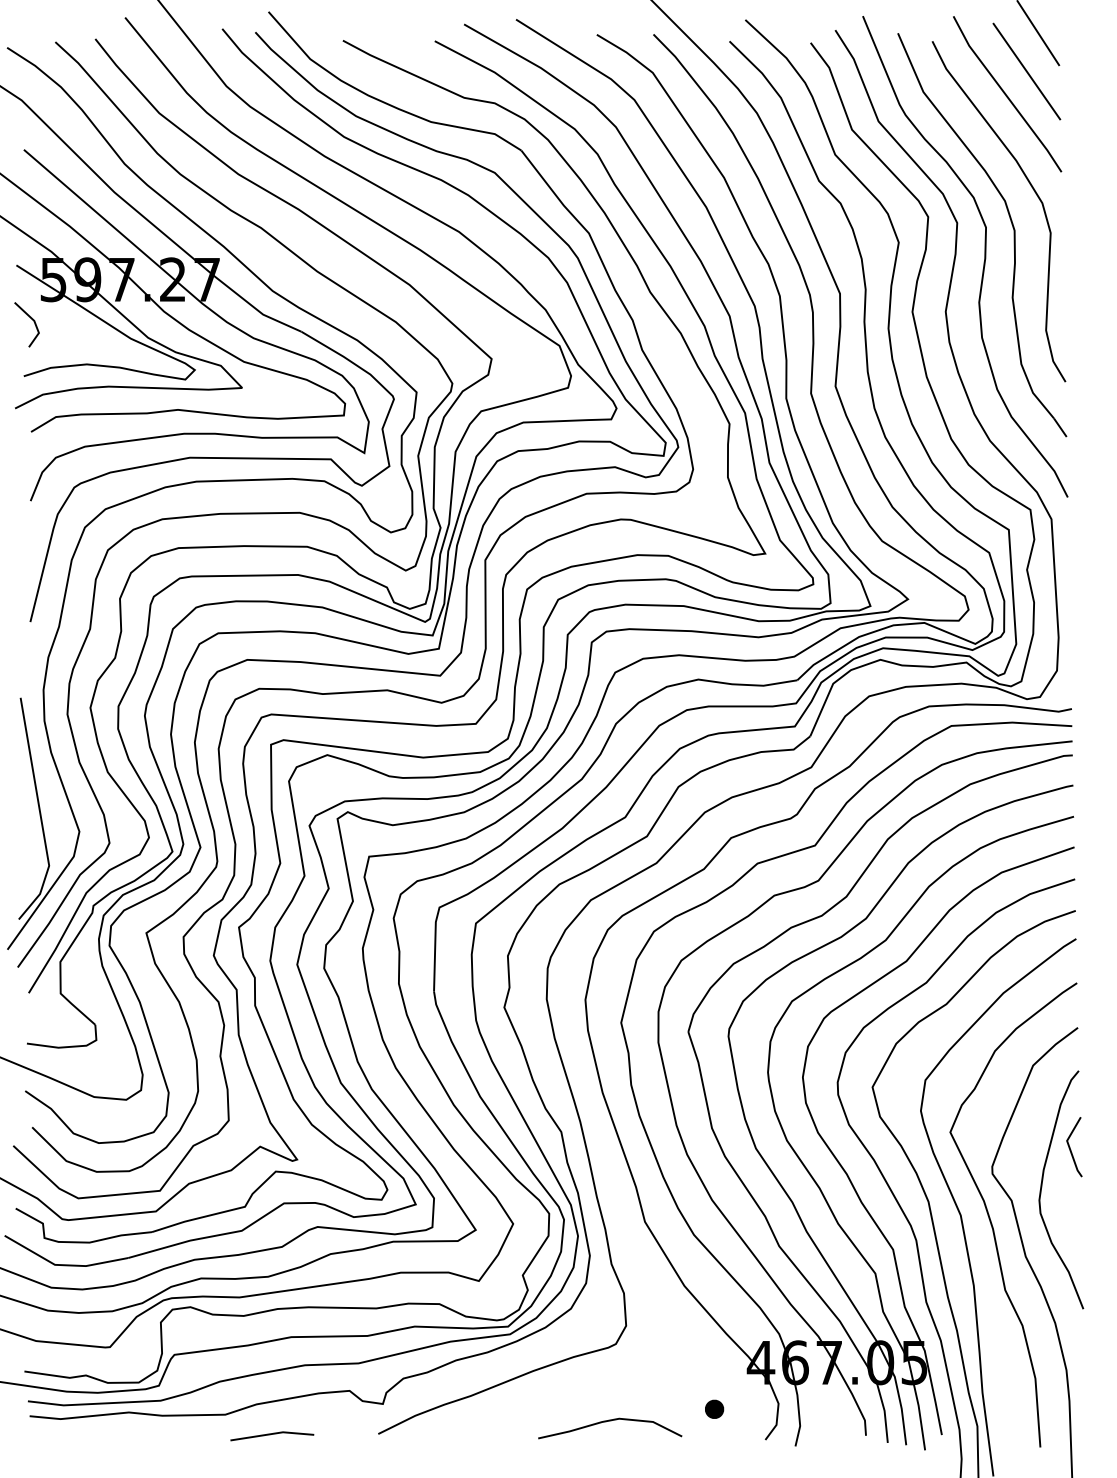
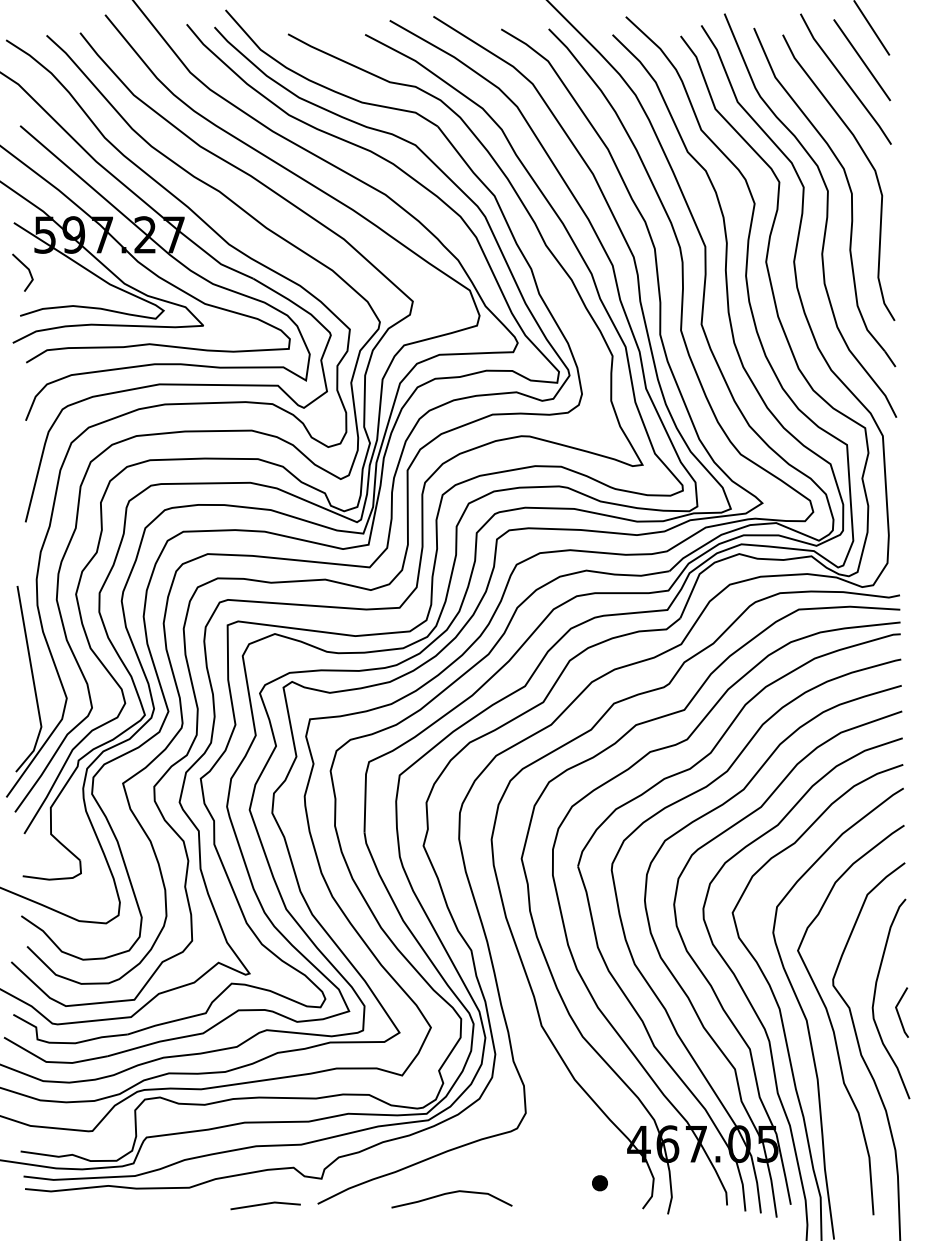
line: (1071, 1149) -> (899, 1014), moved
curve: (610, 1421) -> (452, 1193), moved
line: (272, 1434) -> (265, 1204), moved

